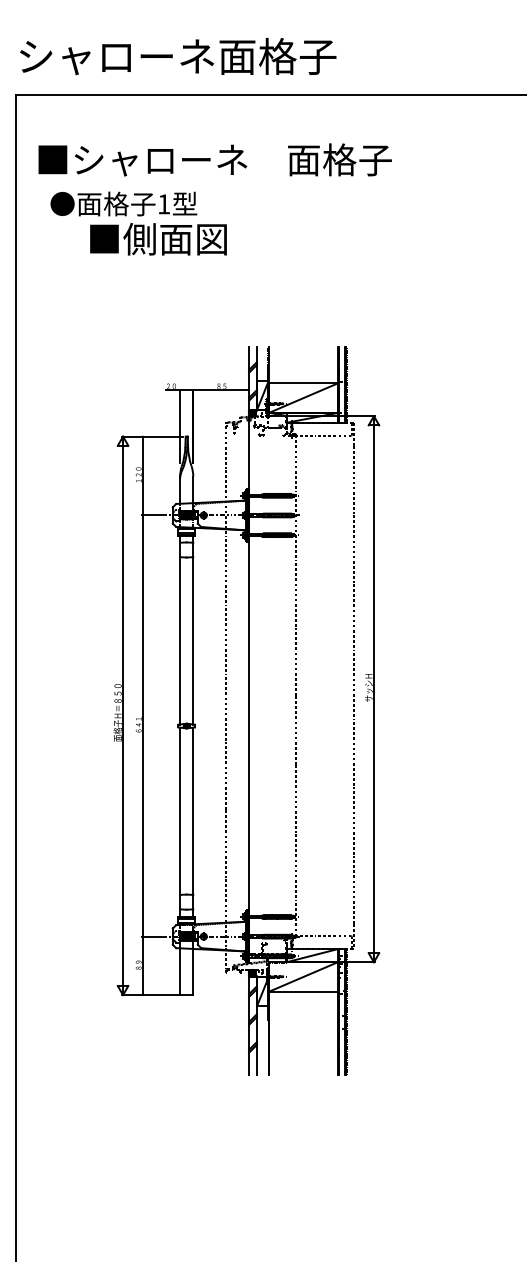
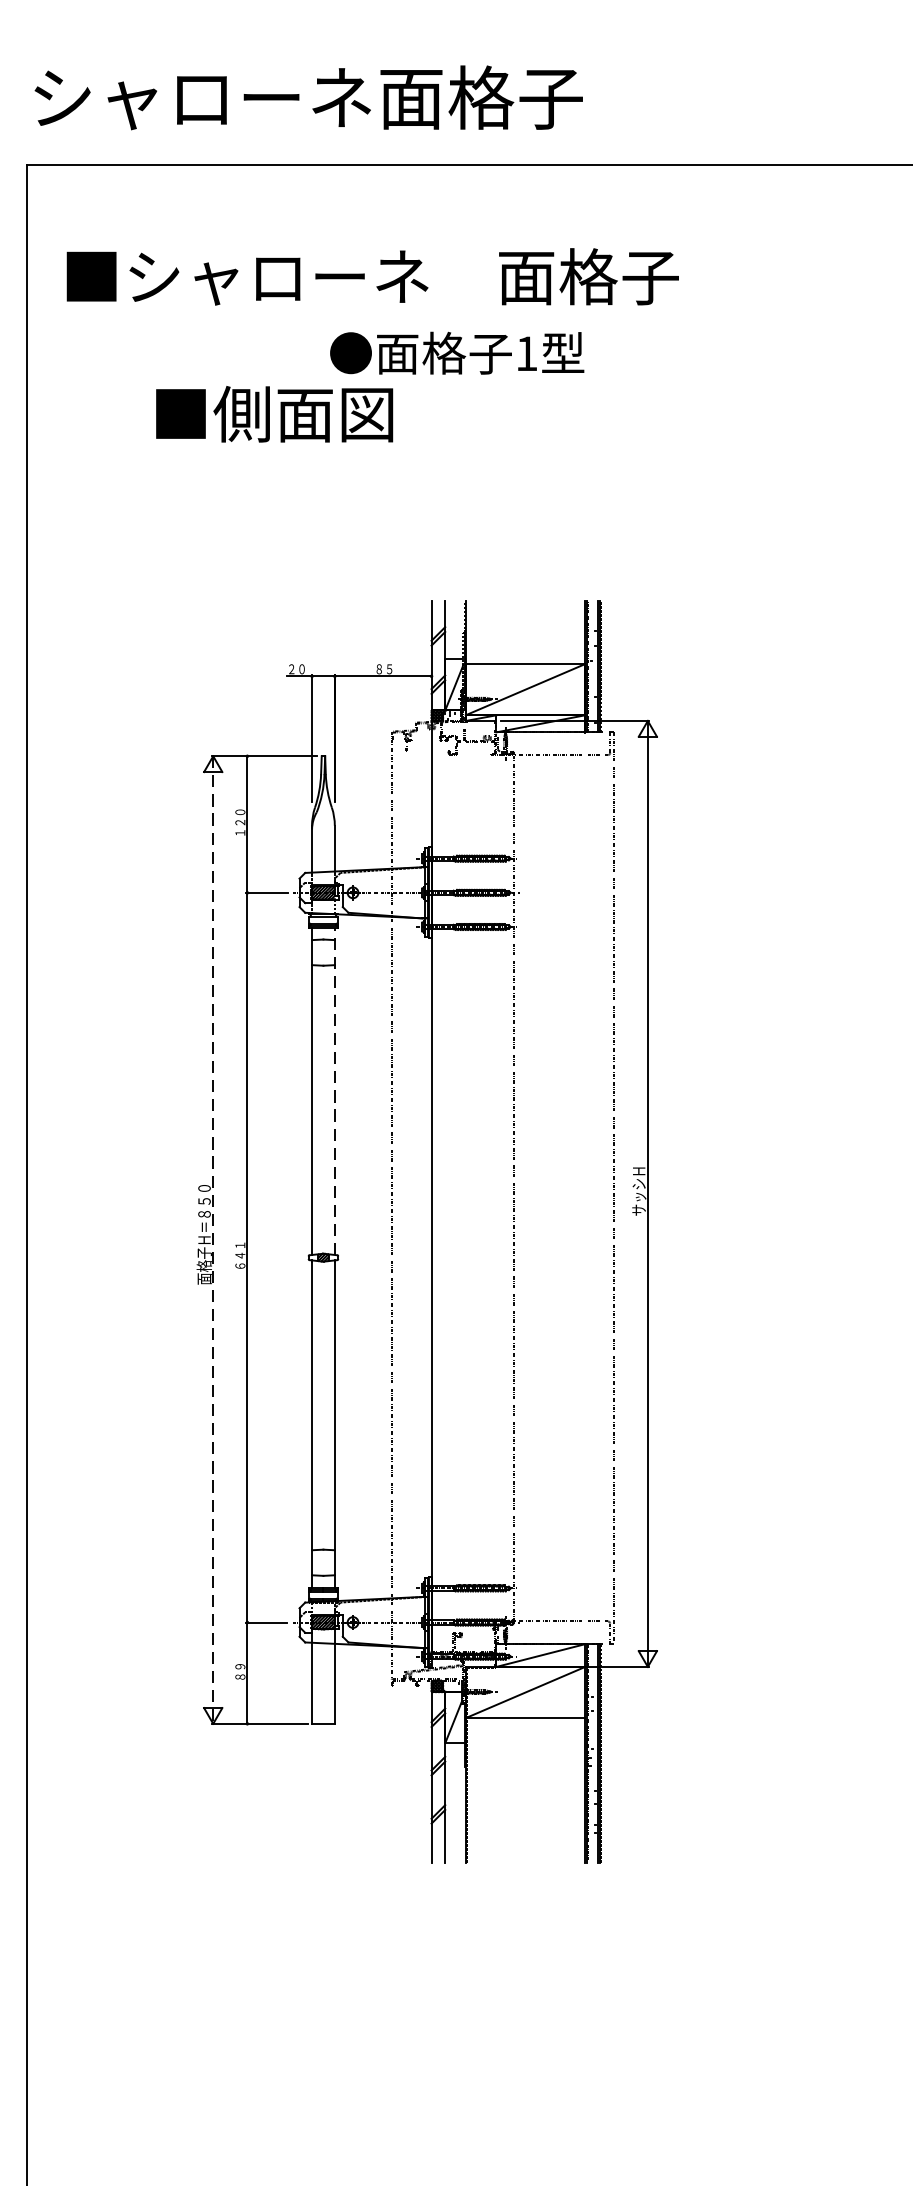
text: (123, 203) -> (456, 352), moved
line: (193, 629) -> (335, 1090), solid -> dashed
line: (123, 716) -> (213, 1241), solid -> dashed

